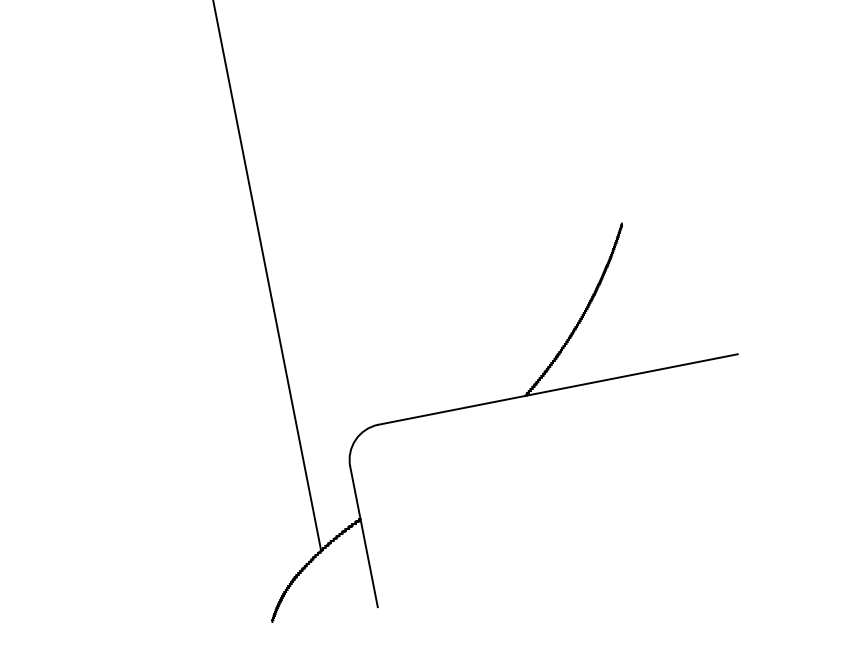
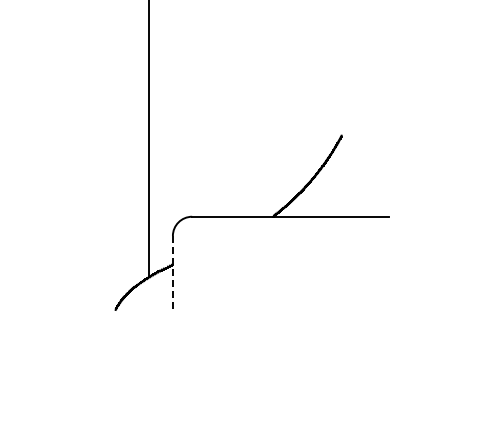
line: (363, 536) -> (172, 274), solid -> dashed

